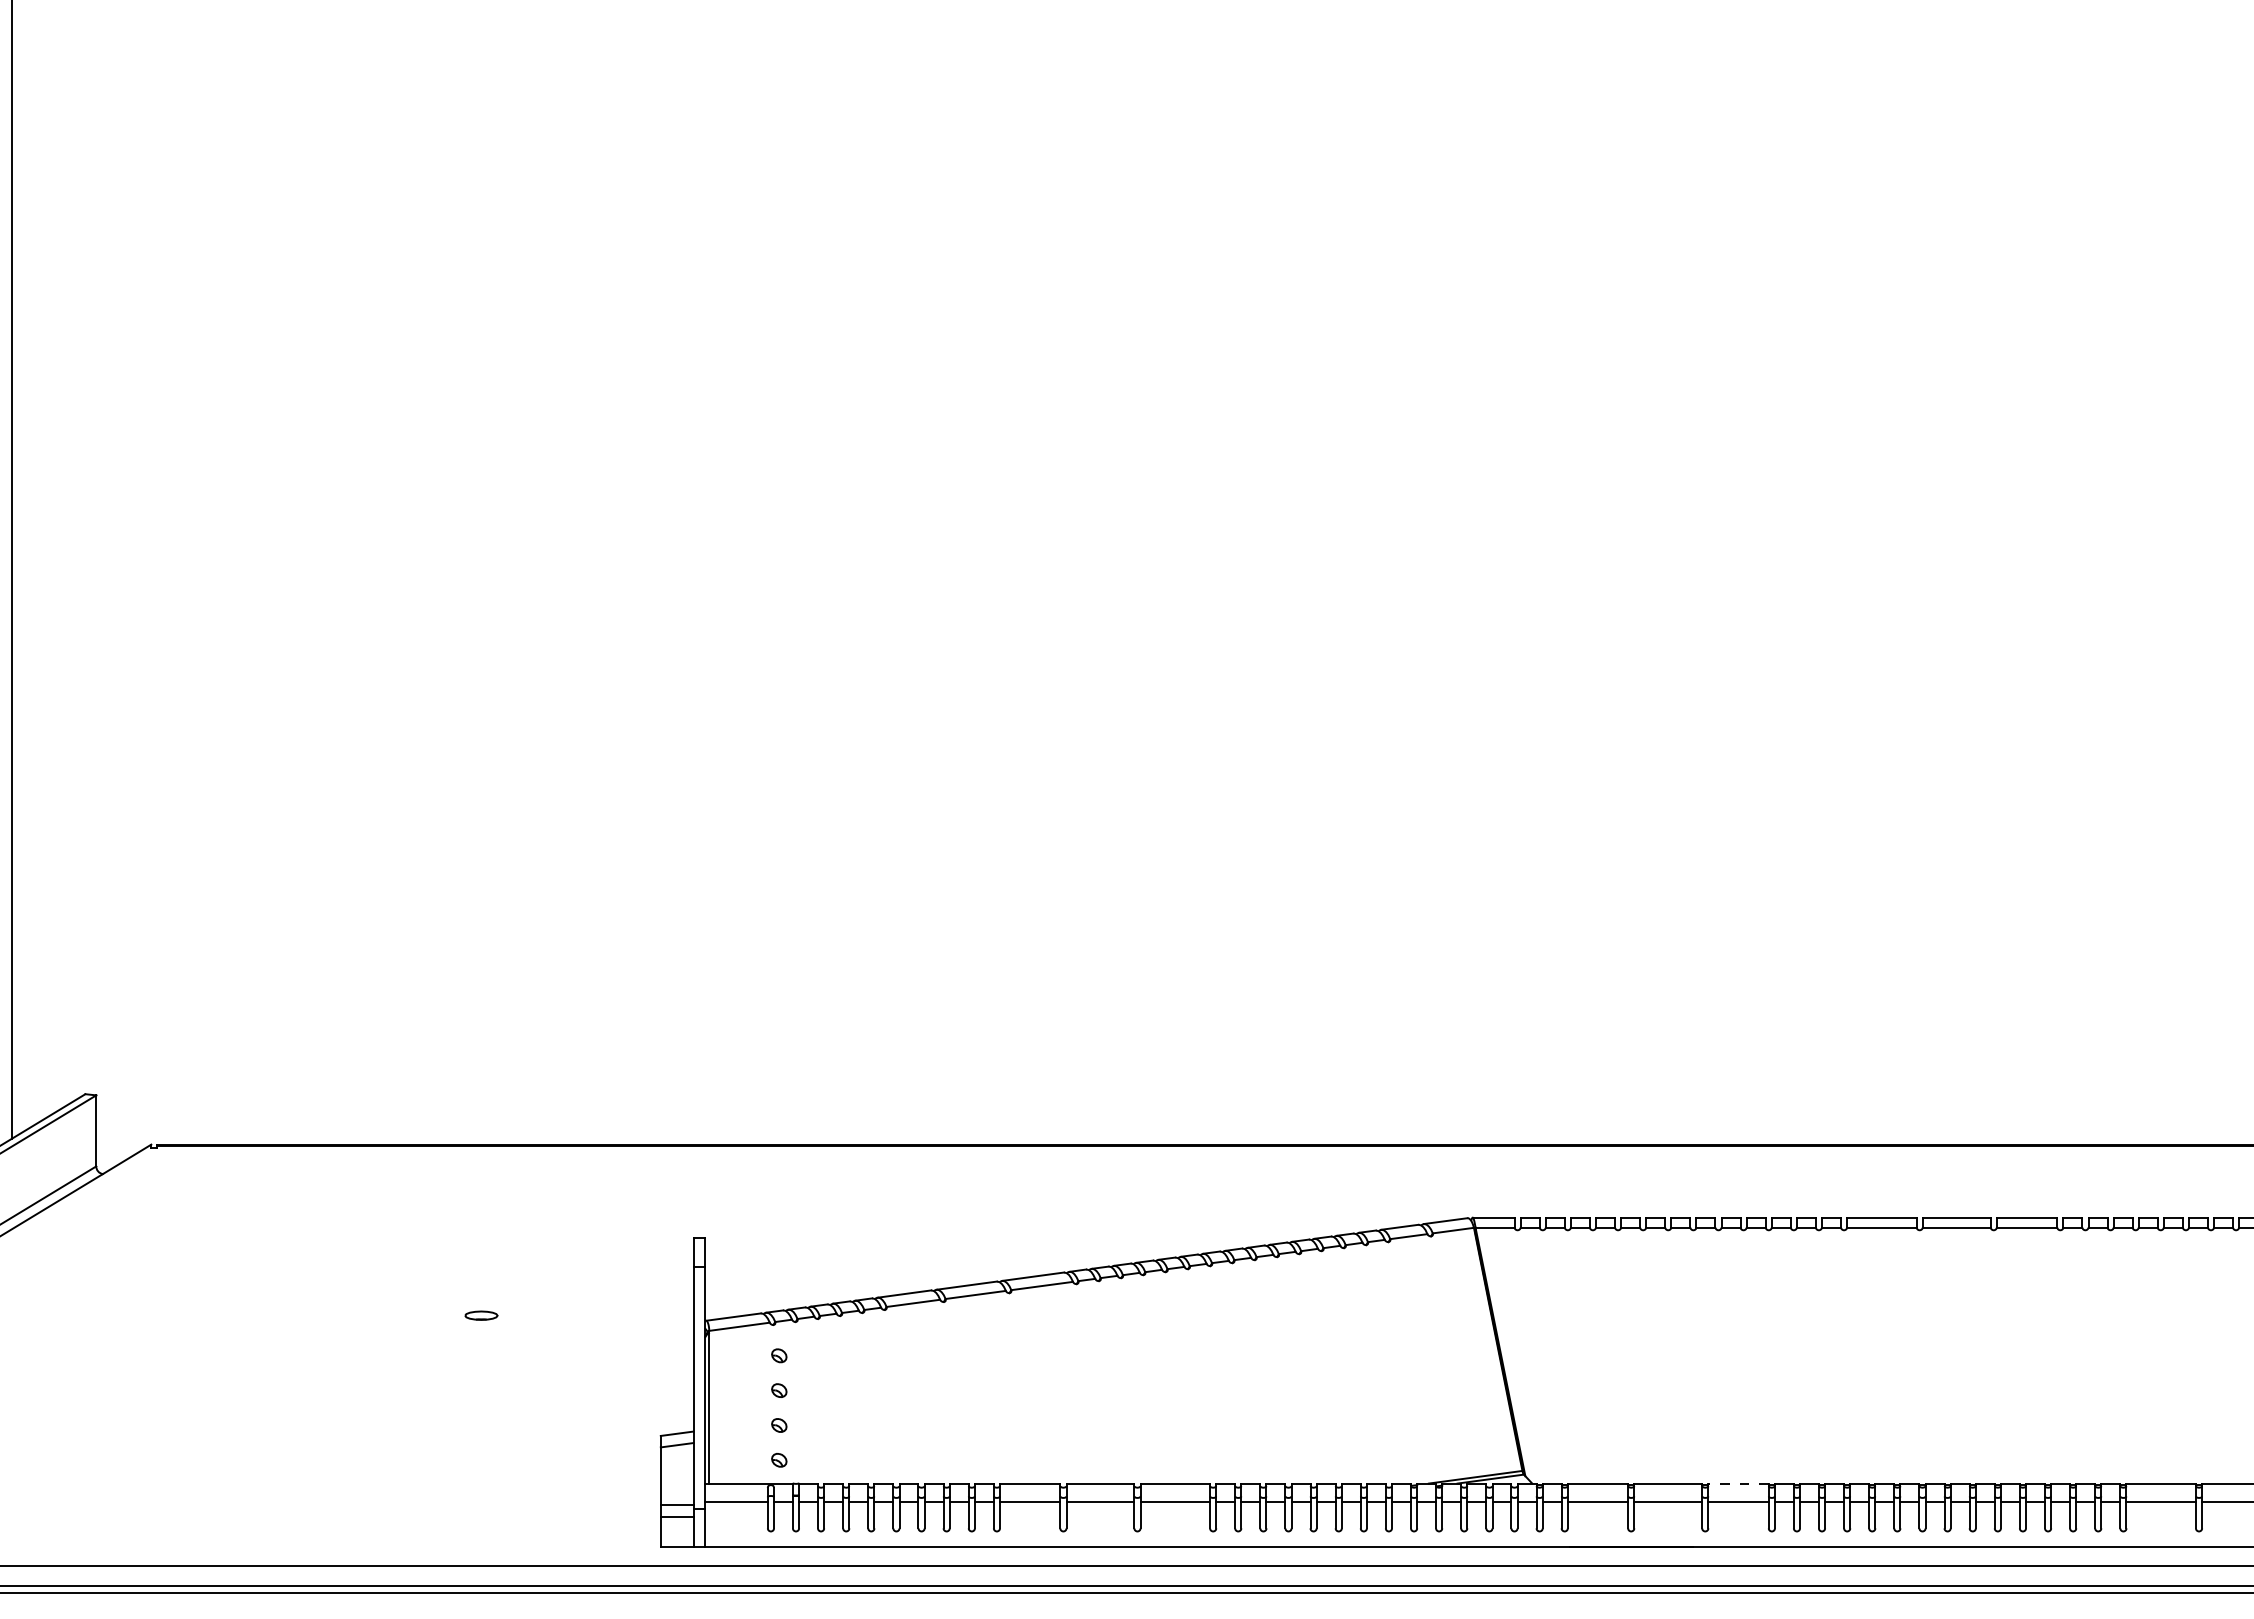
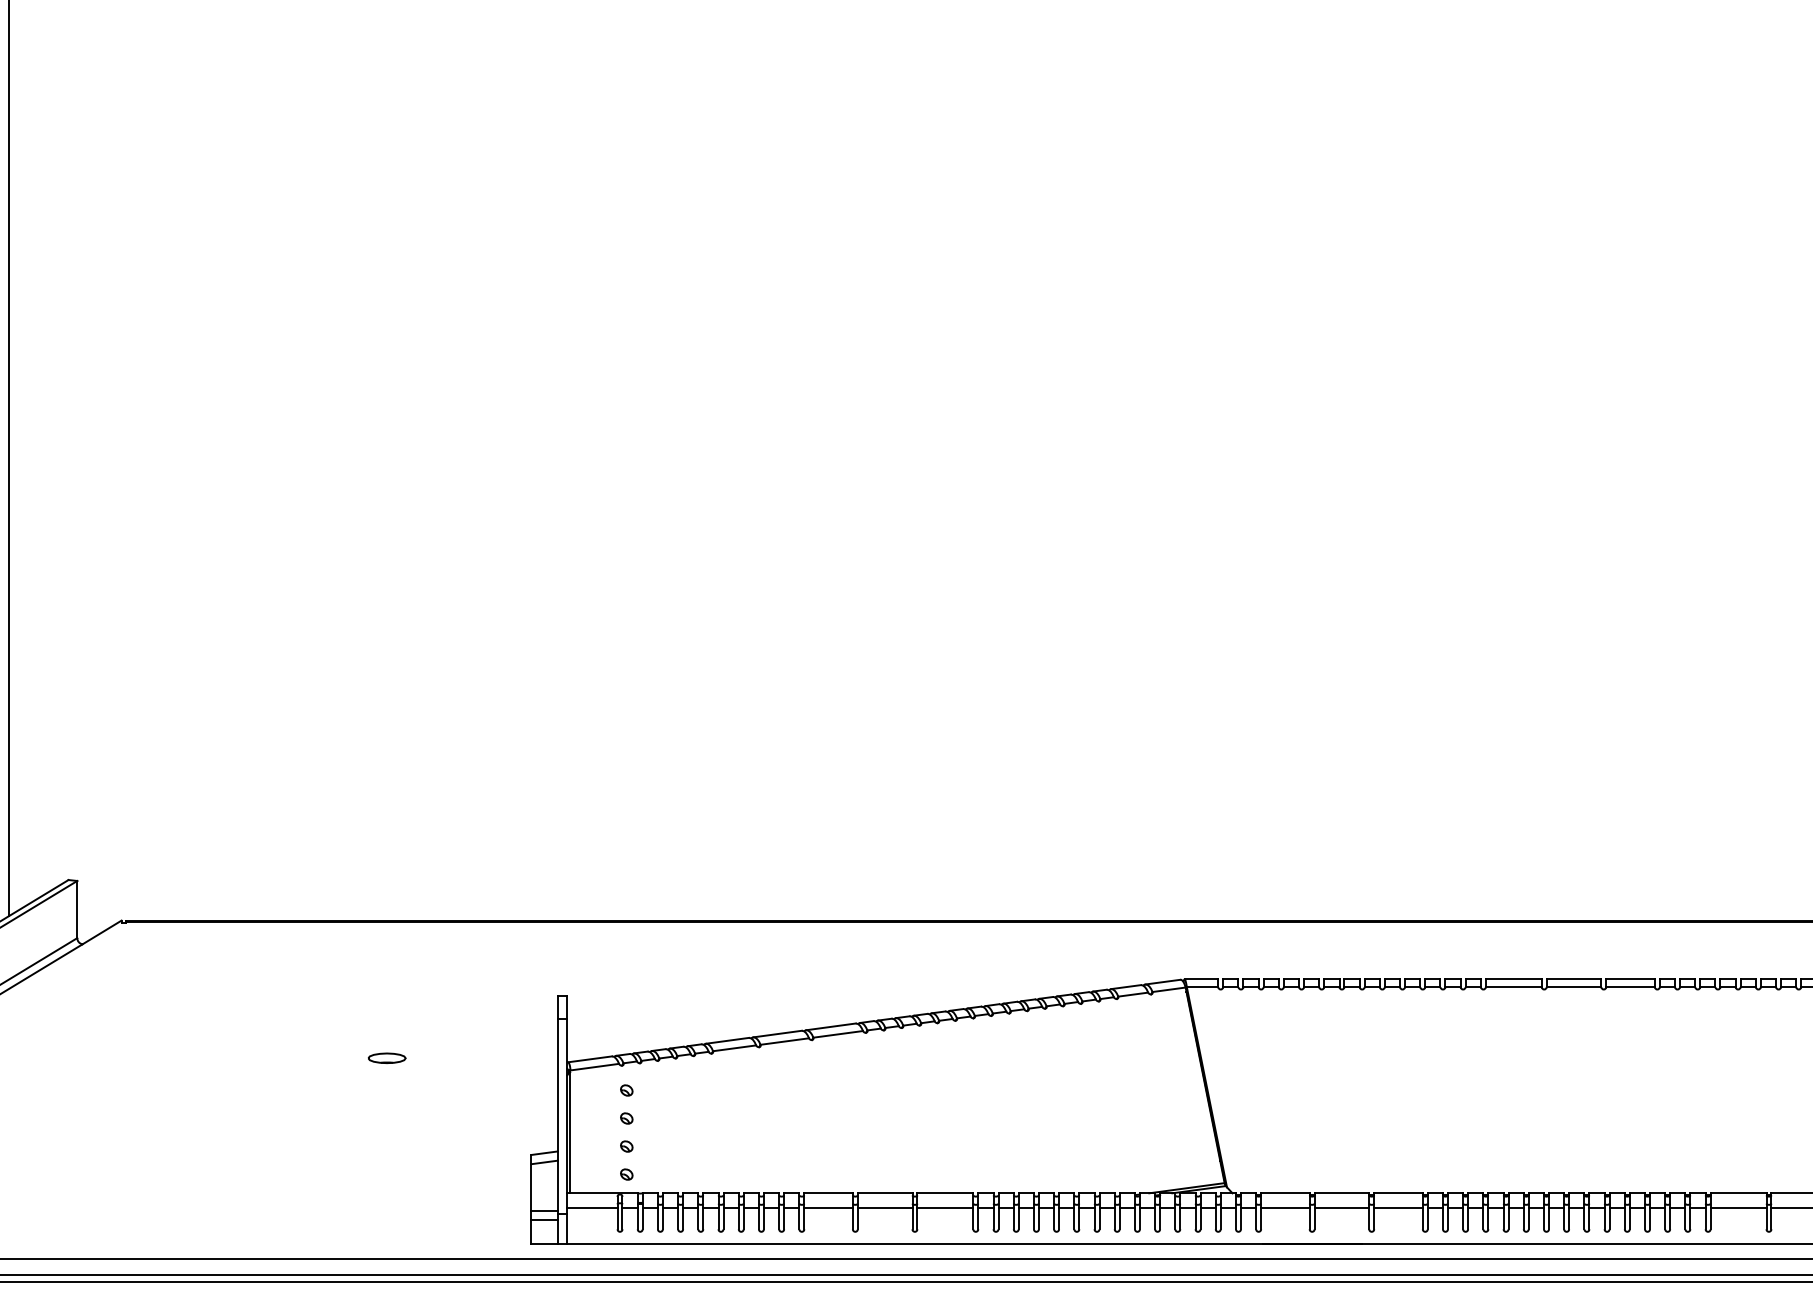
part: (481, 1315) -> (387, 1058), size x1.43
line: (1738, 1483) -> (1398, 1193), dashed -> solid

